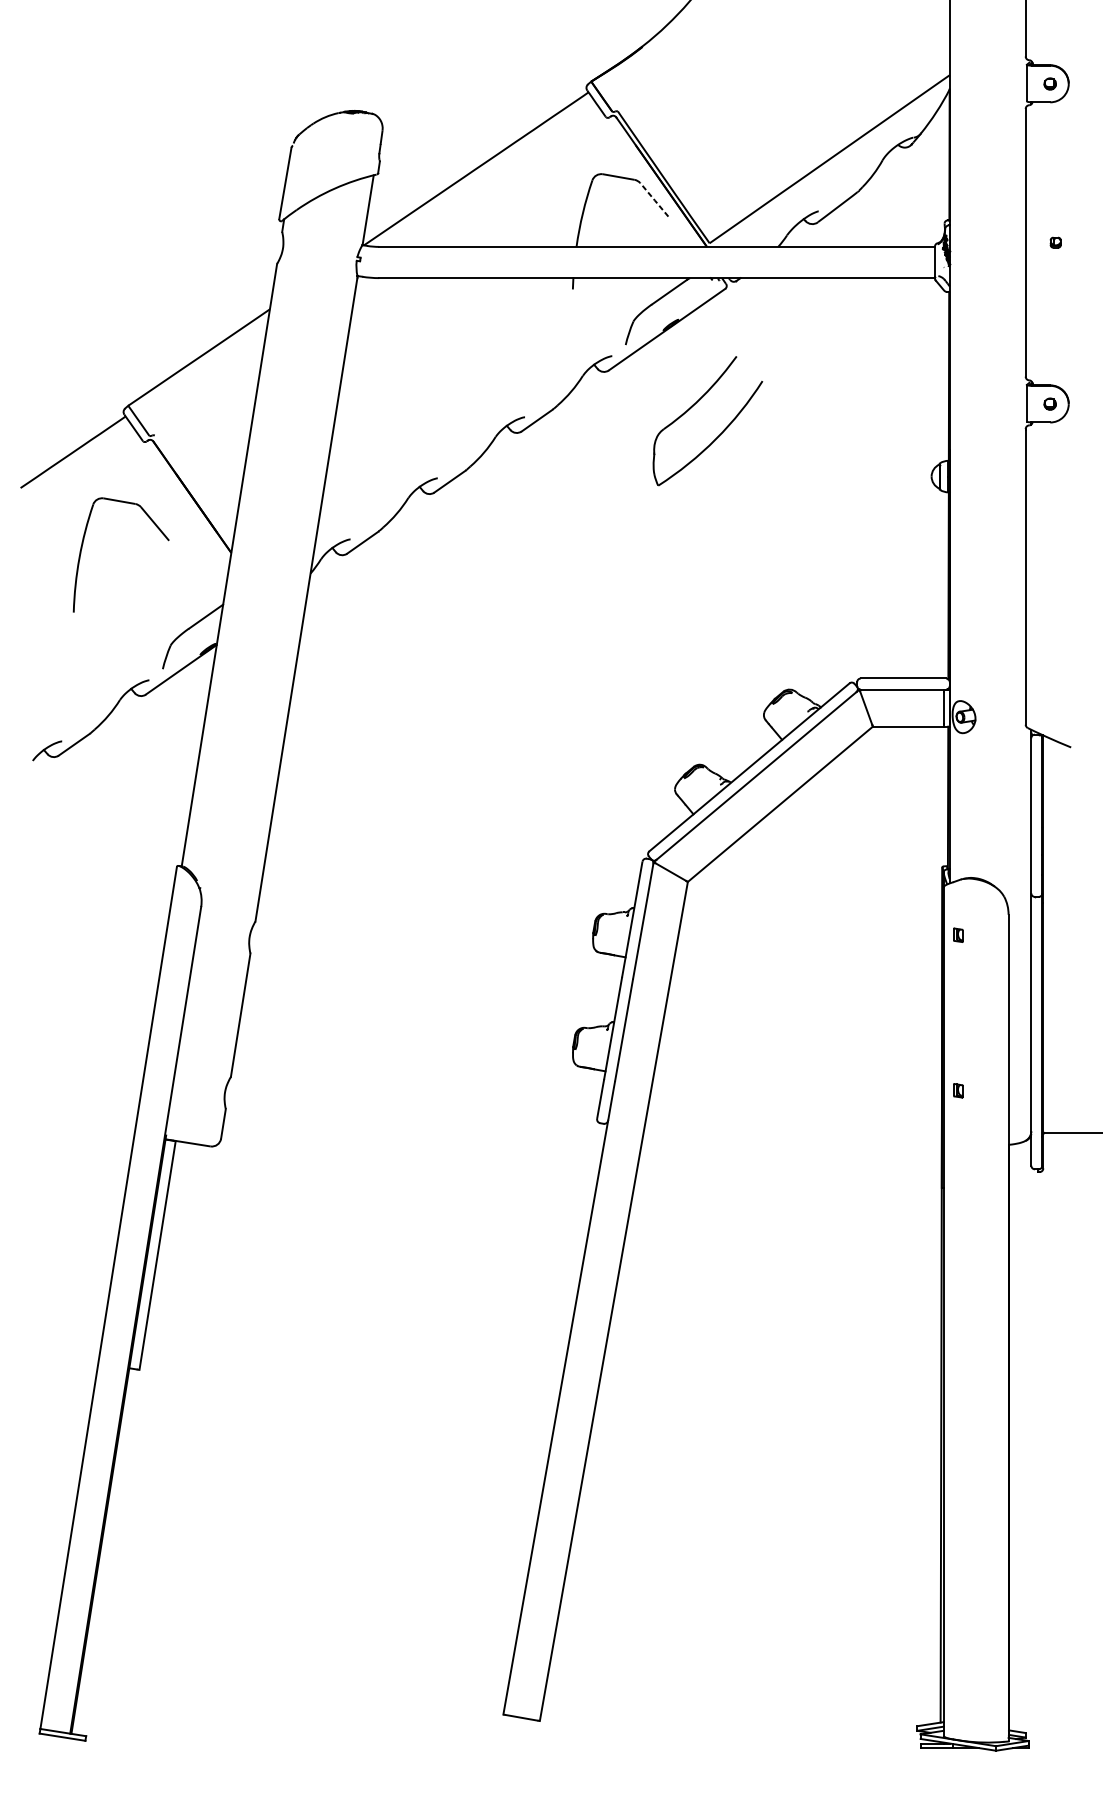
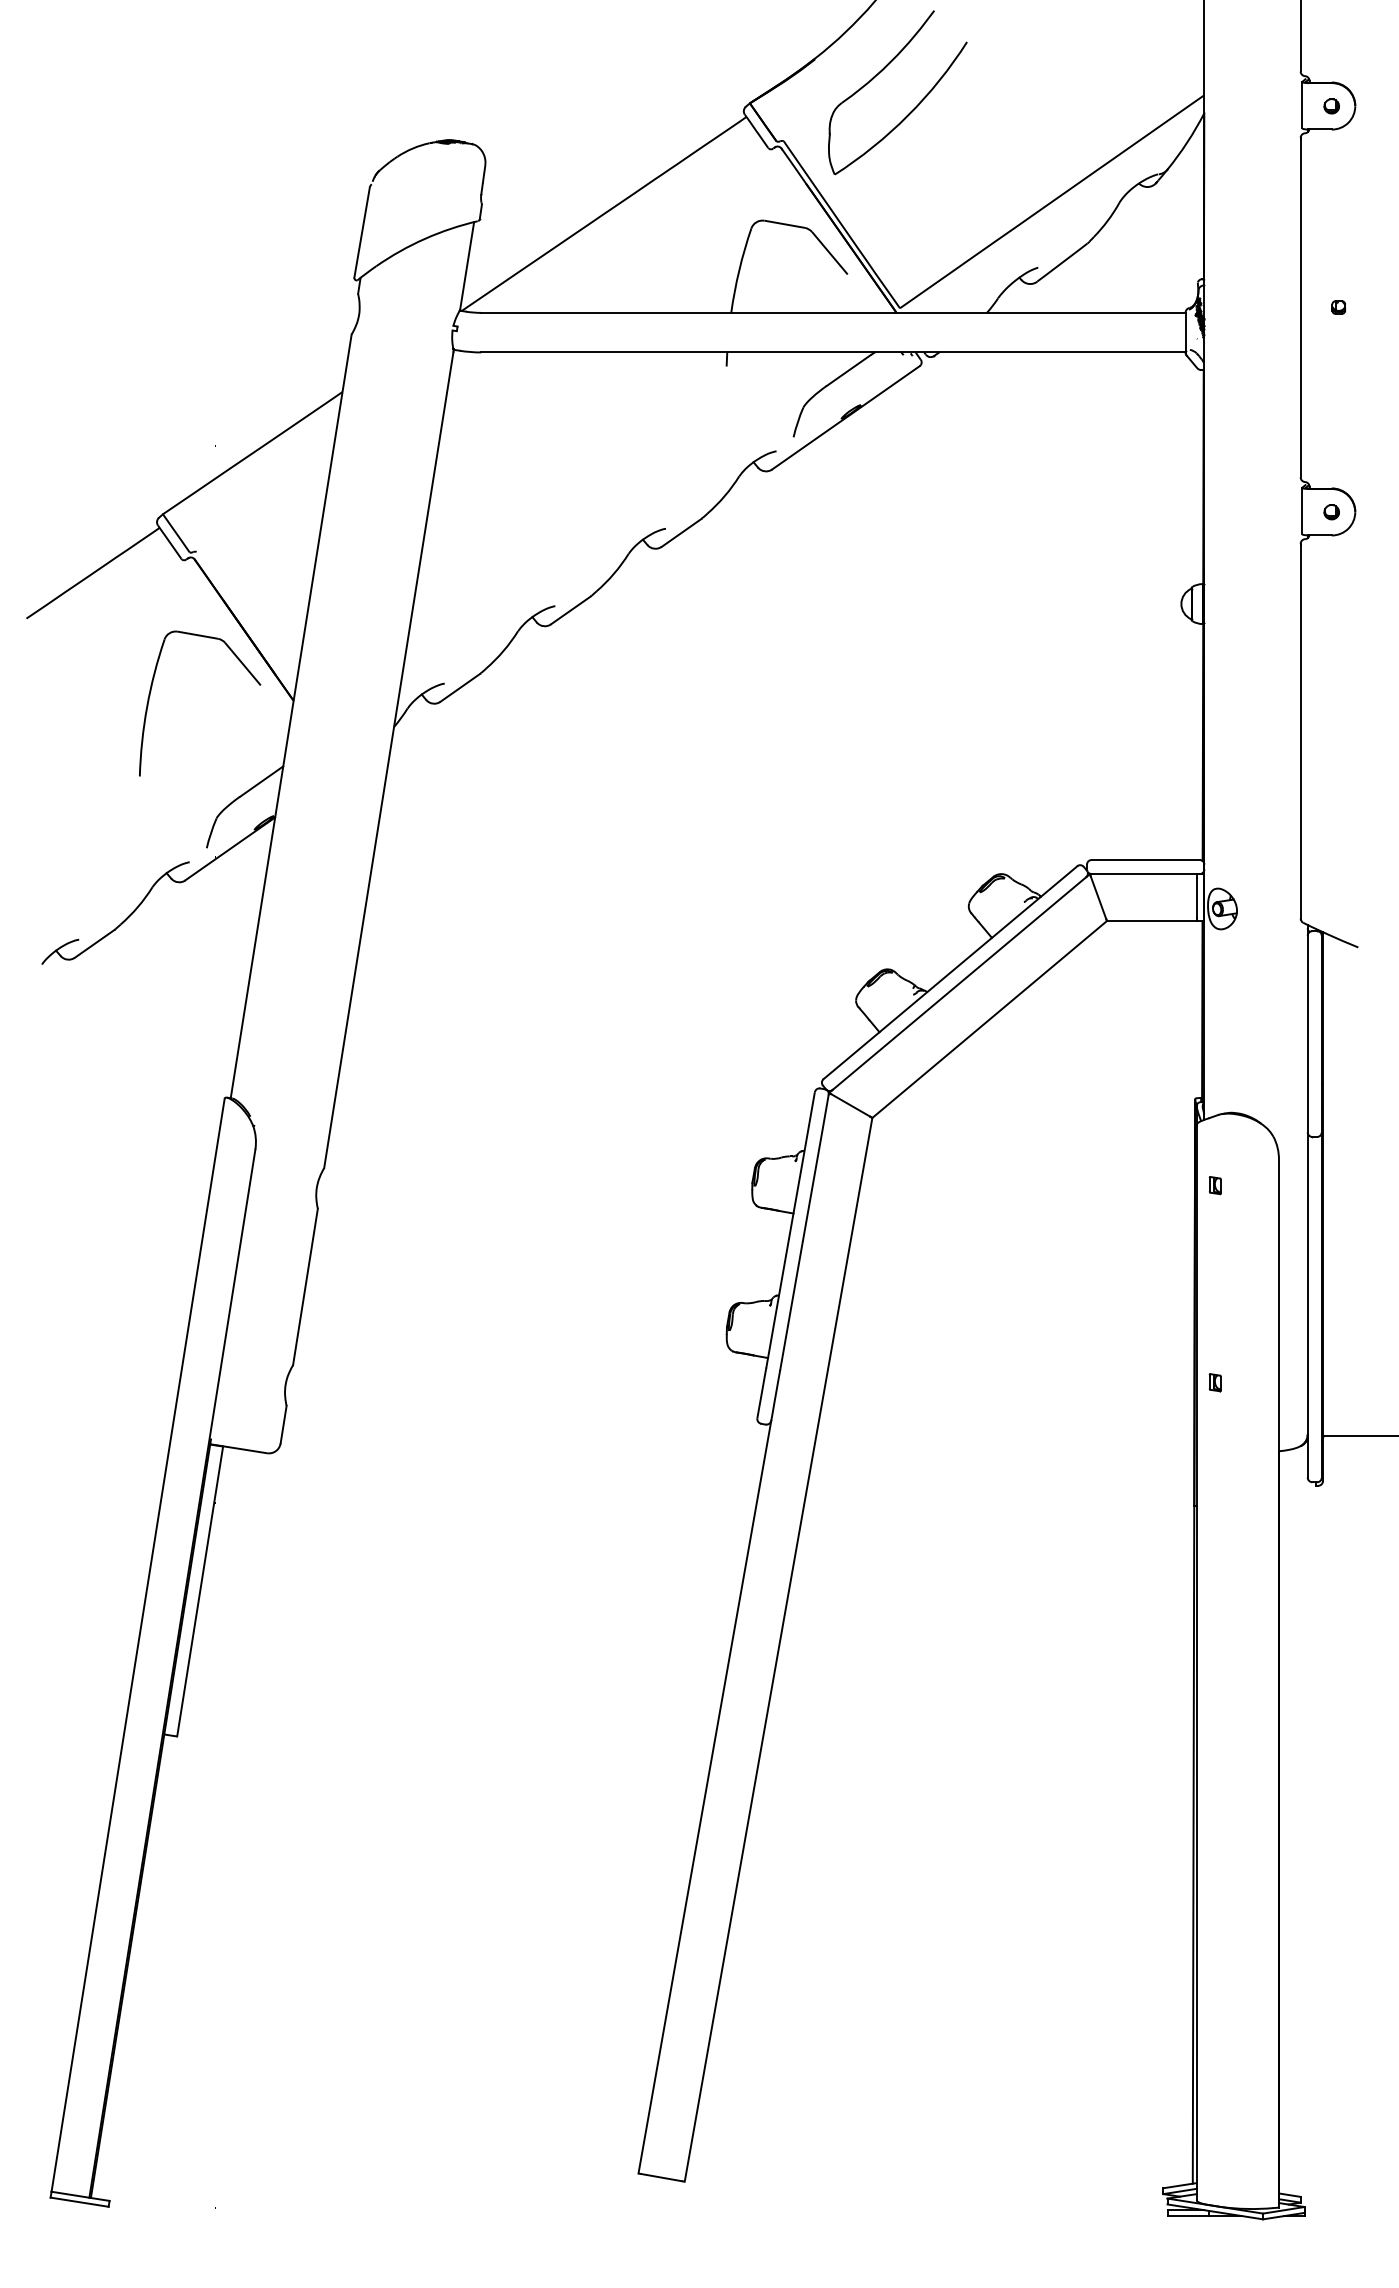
line: (654, 199) -> (829, 252), dashed -> solid
part: (720, 433) -> (913, 108), moved
part: (82, 545) -> (151, 691), moved

